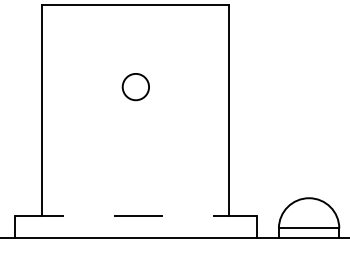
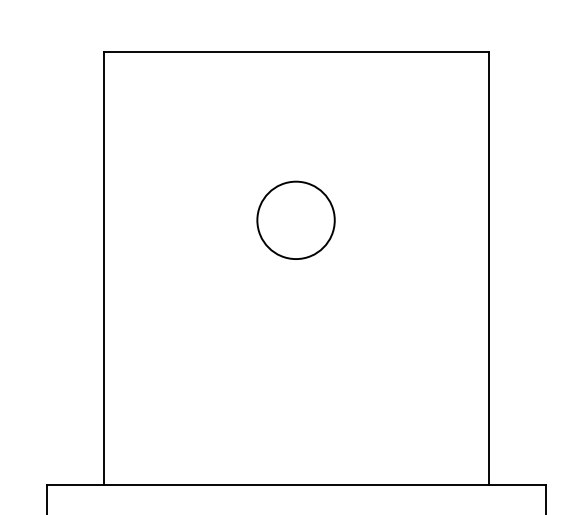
circle: (135, 86) -> (295, 219), size x1.43
line: (136, 215) -> (297, 484), dashed -> solid

